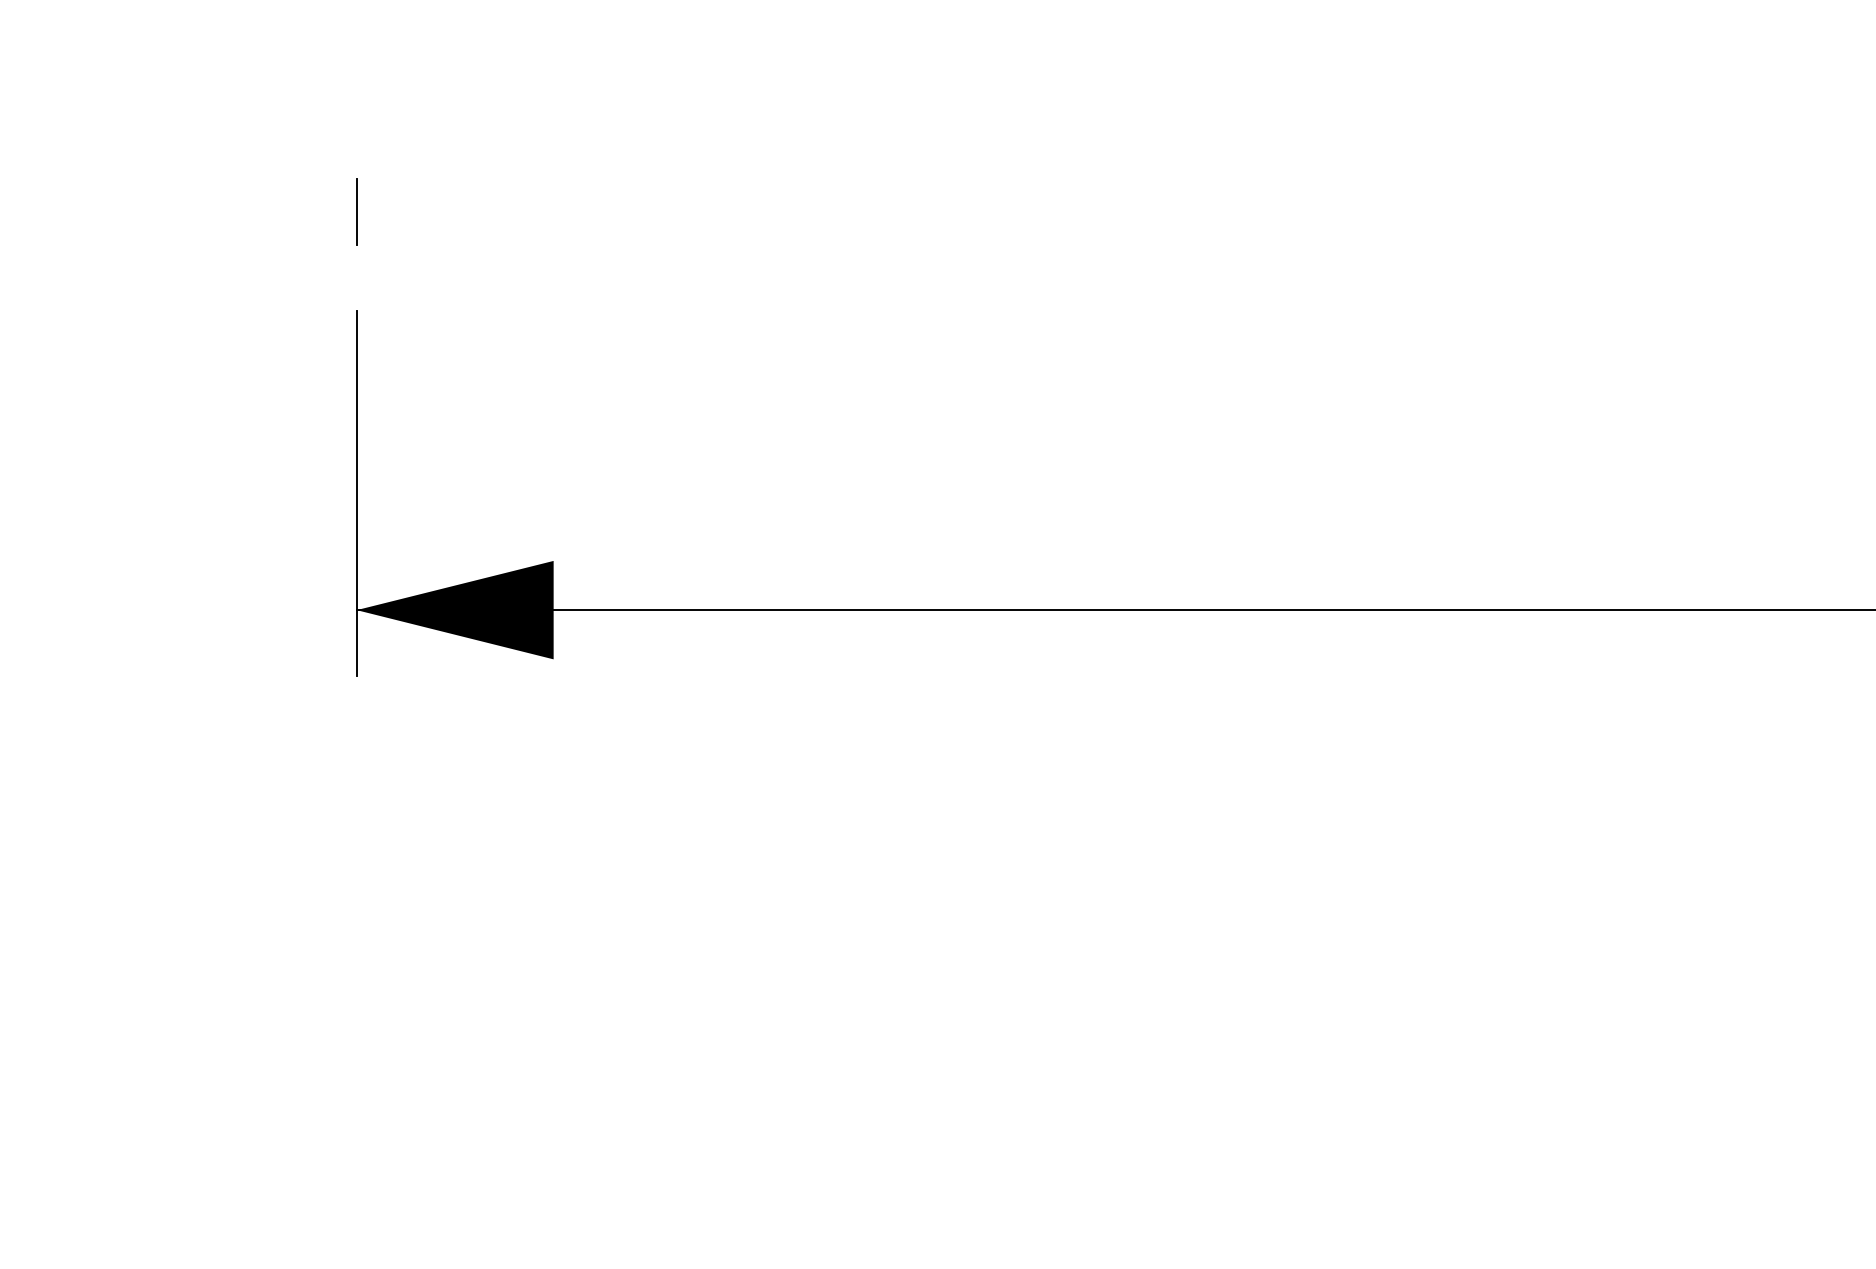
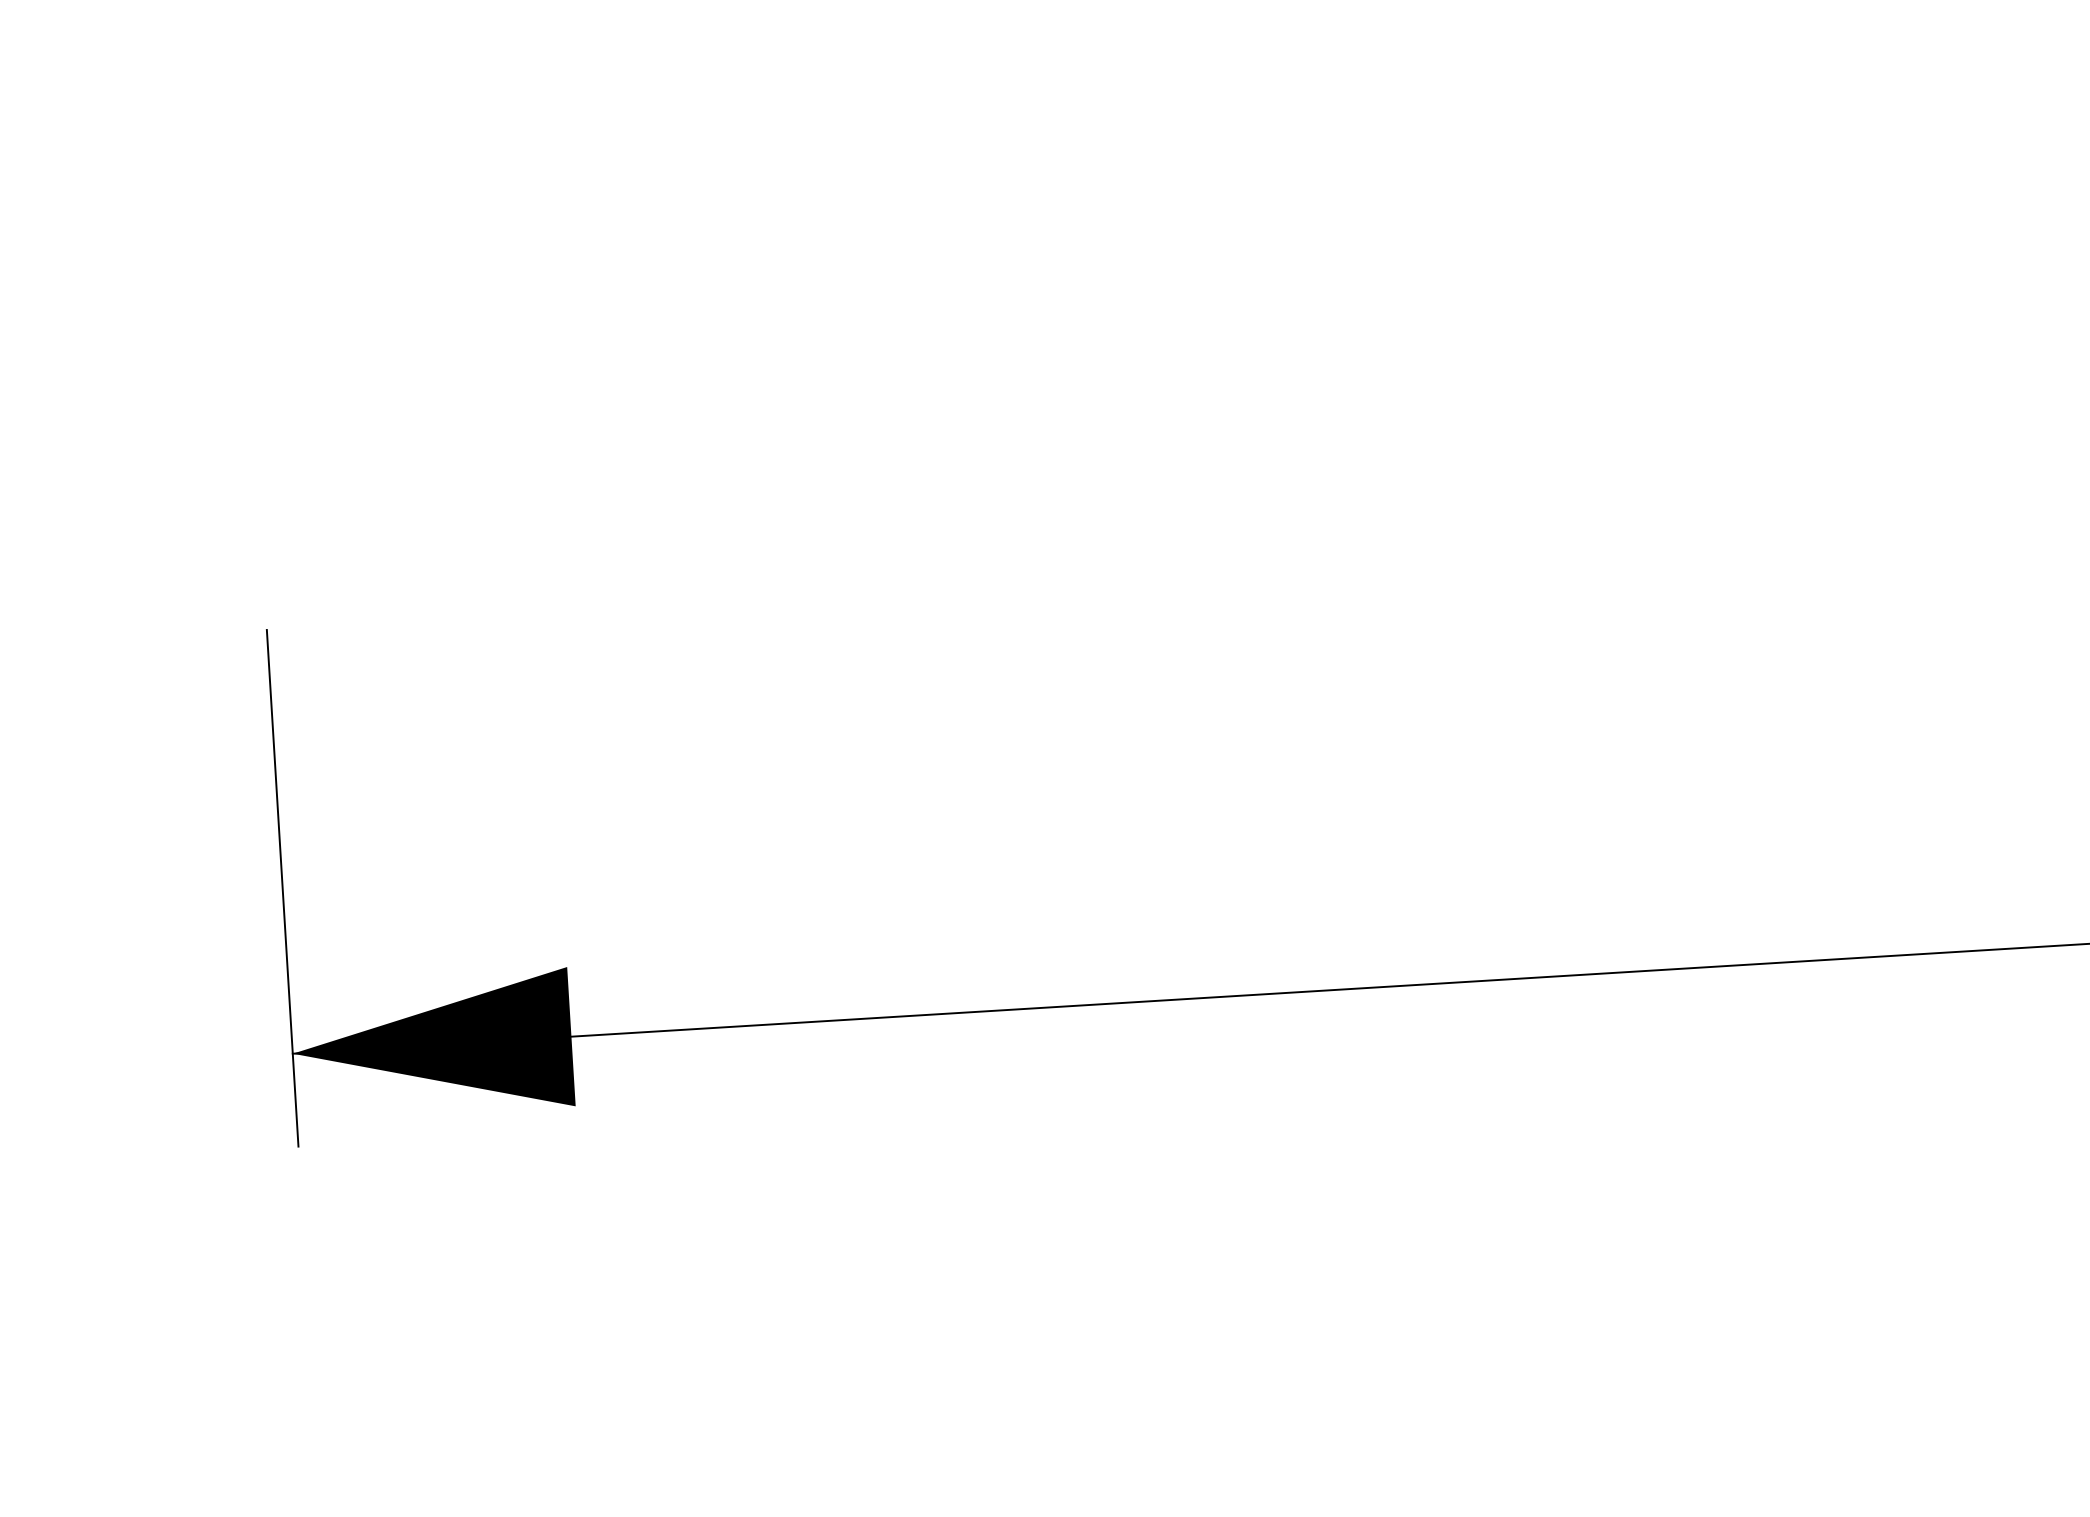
line: (356, 211) -> (257, 489), removed

